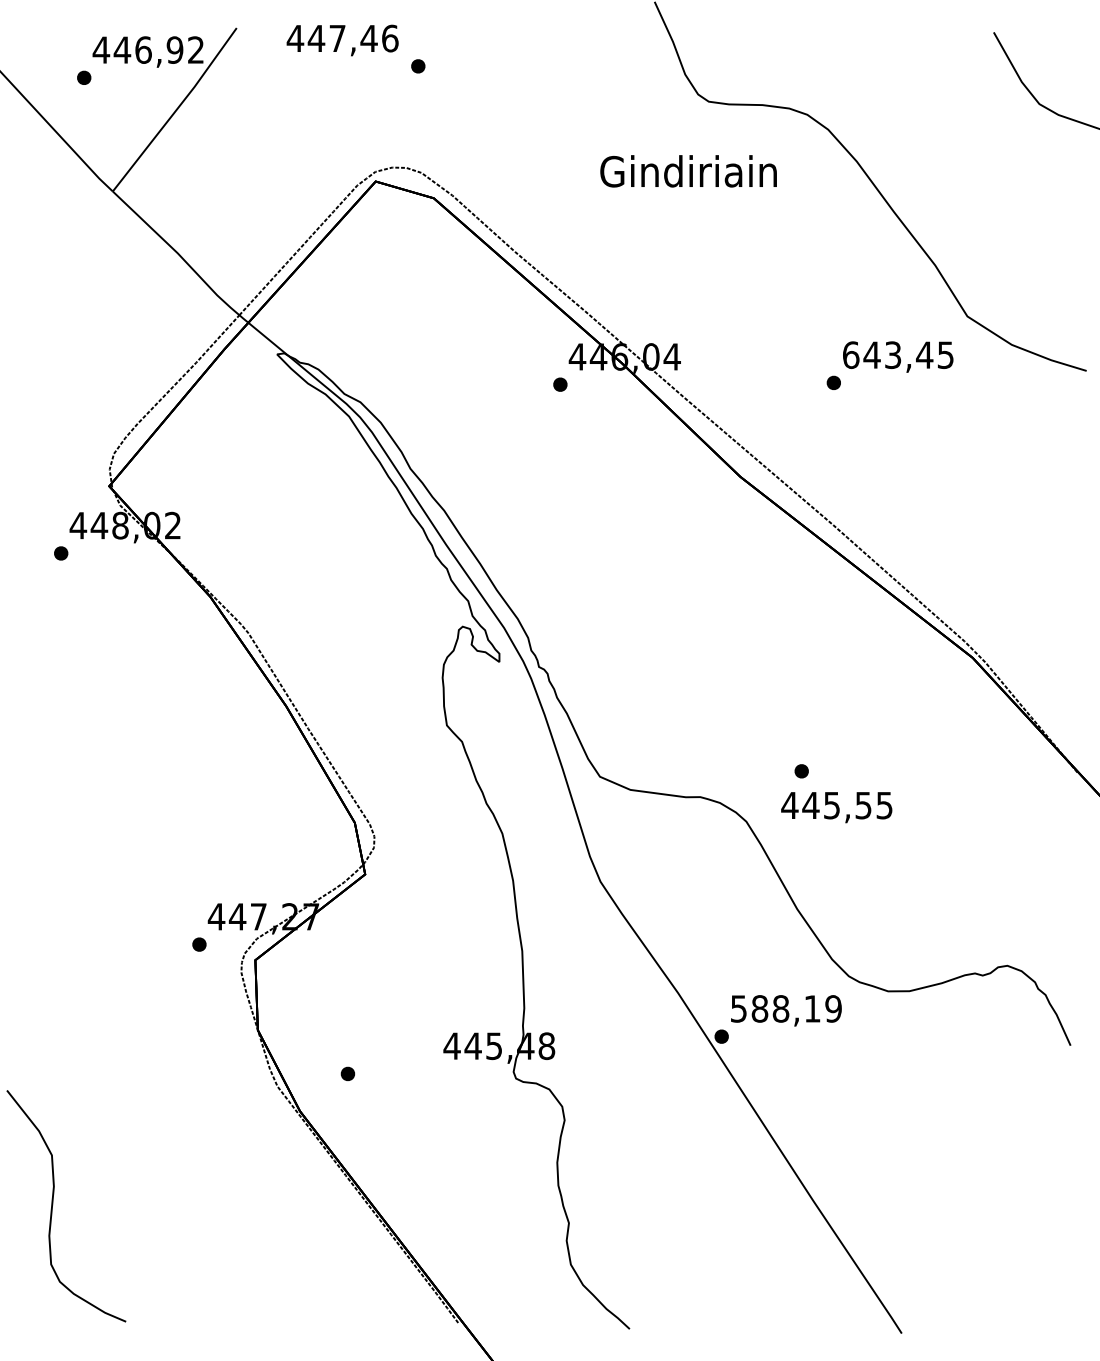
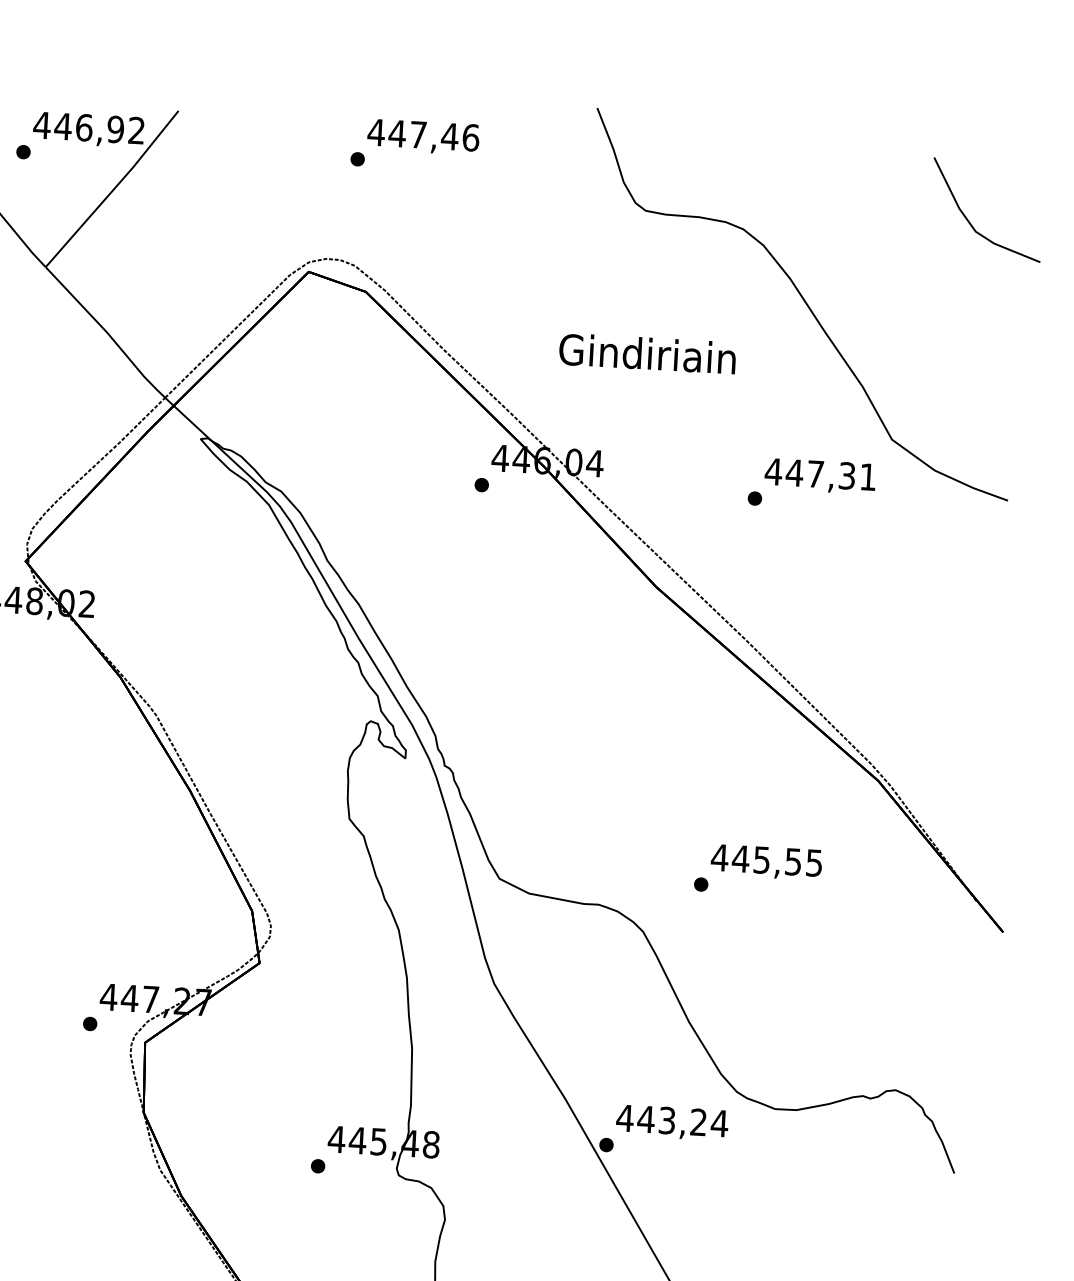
text: (342, 40) -> (423, 137), moved
text: (688, 171) -> (647, 353), moved
text: (897, 355) -> (820, 474), 643,45 -> 447,31
text: (836, 807) -> (766, 862), moved
text: (786, 1008) -> (672, 1120), 588,19 -> 443,24
part: (347, 1073) -> (317, 1165), moved

